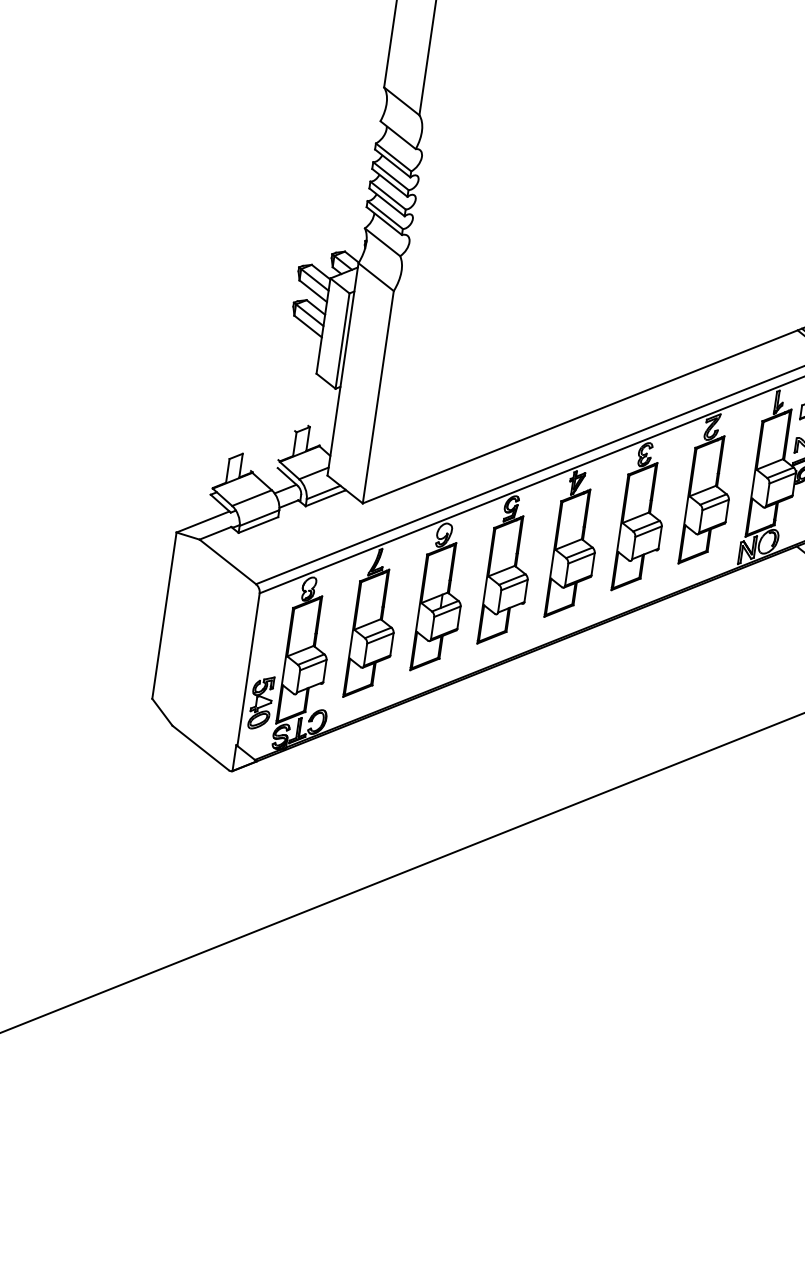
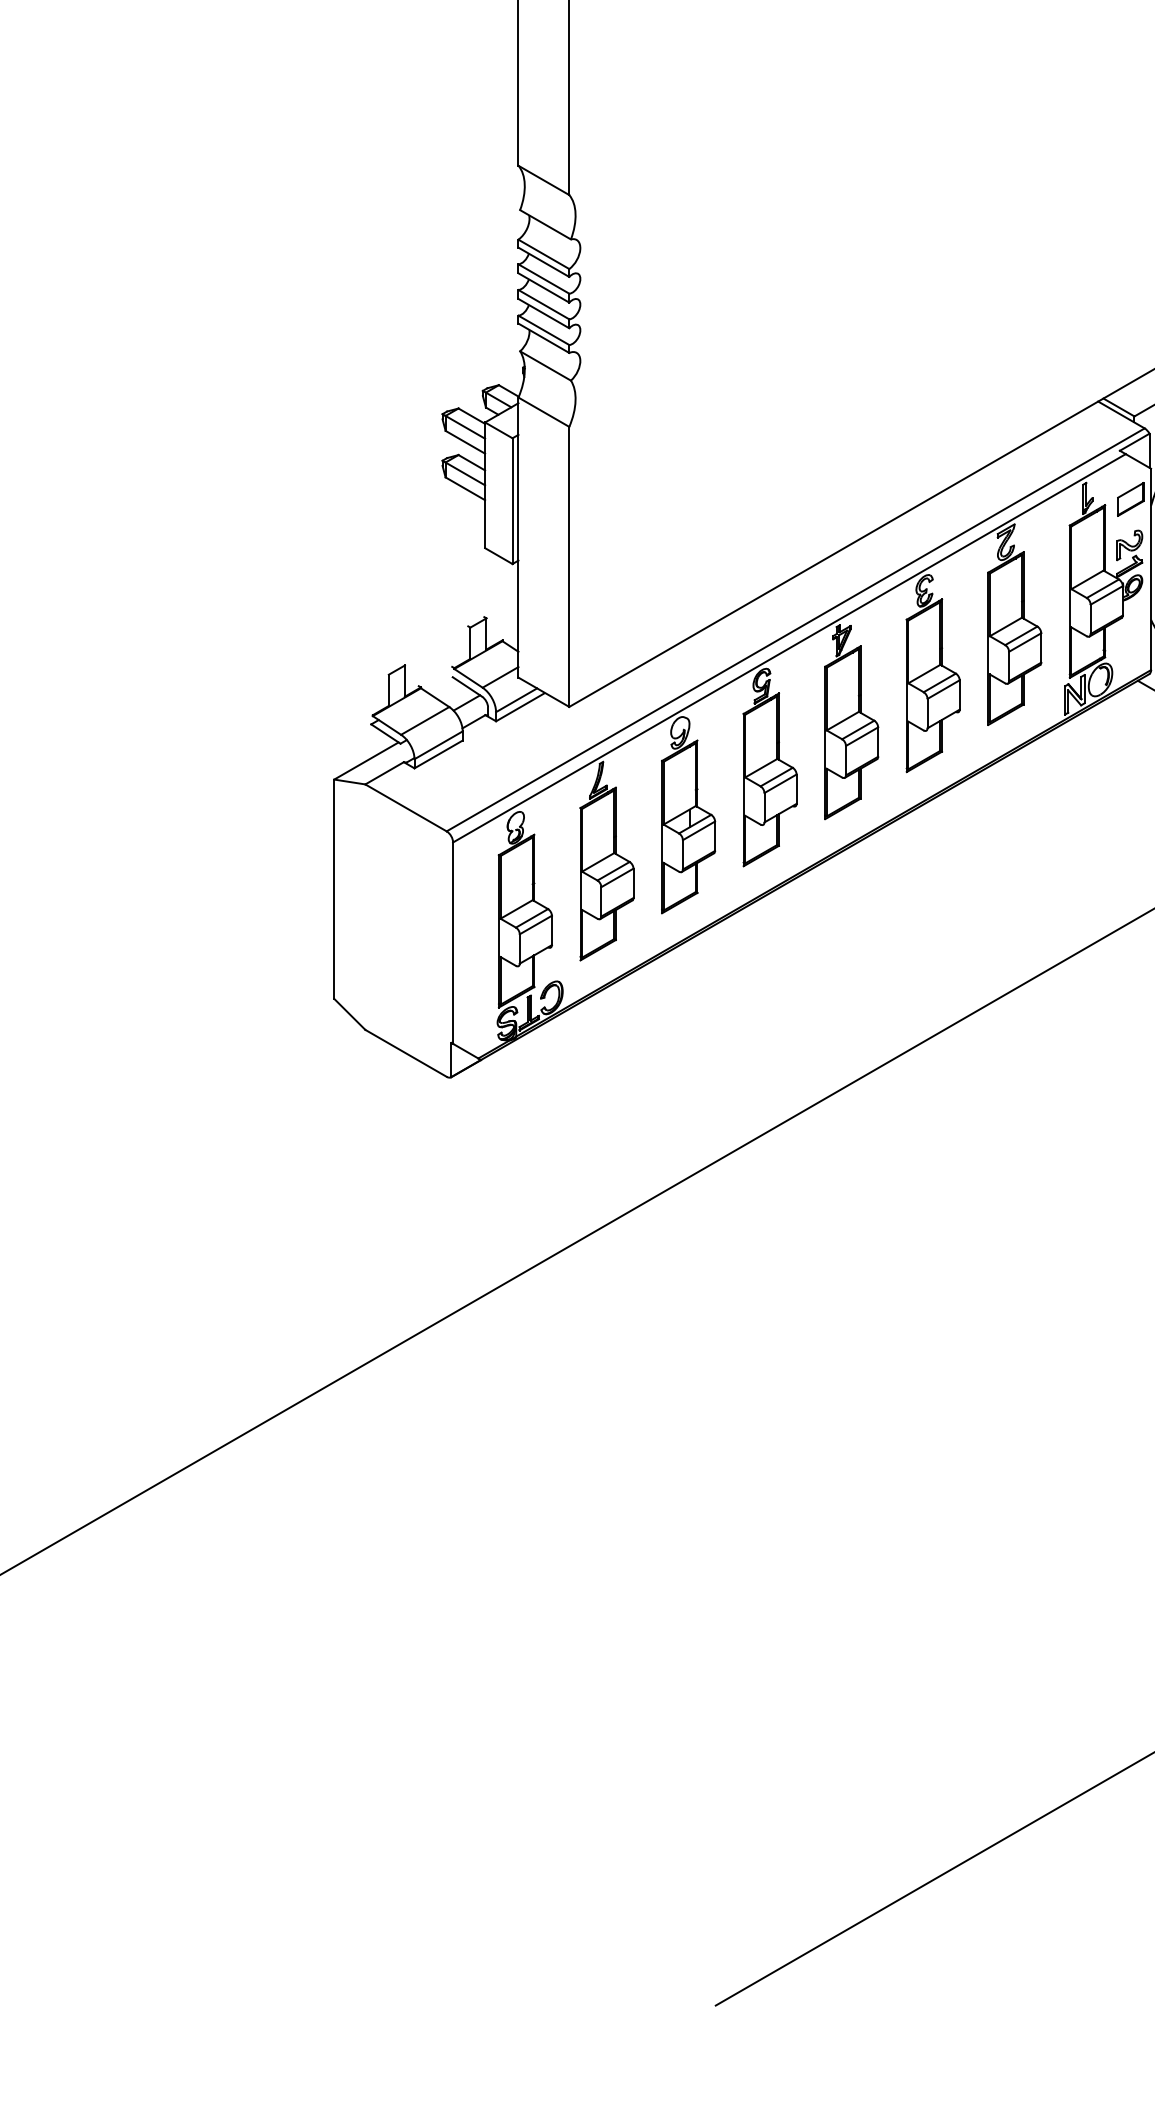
part: (261, 702) -> (475, 983), removed

